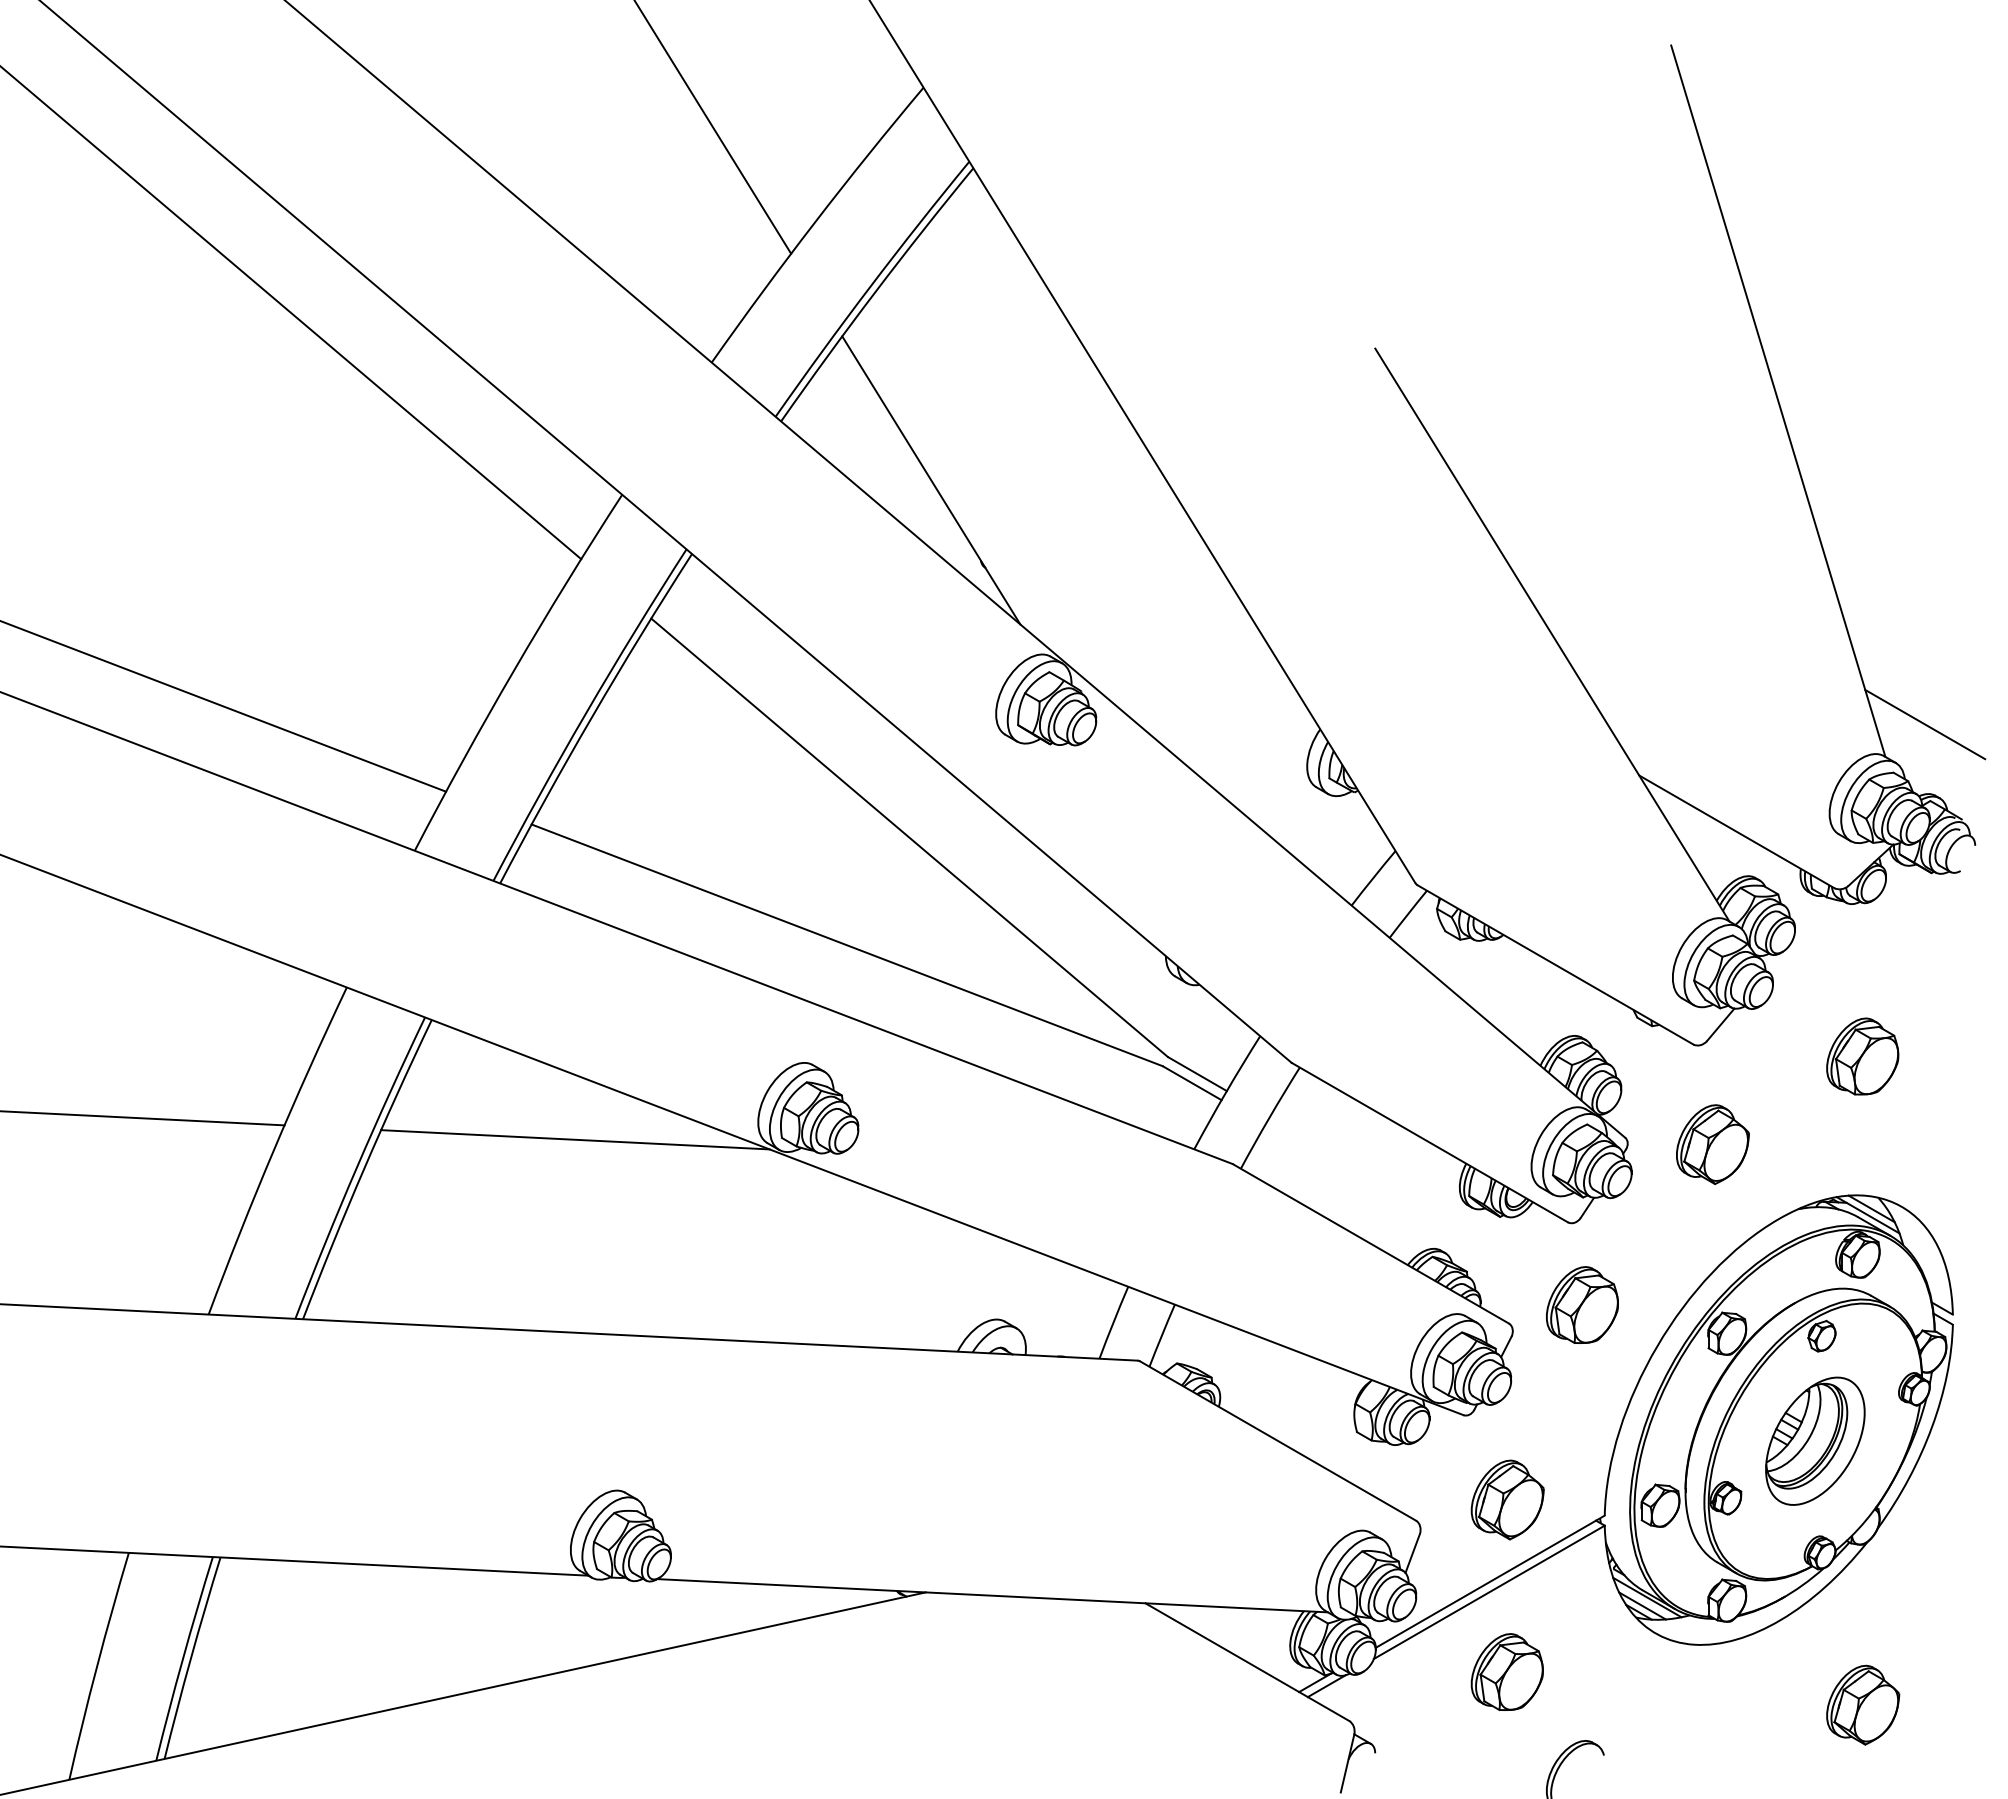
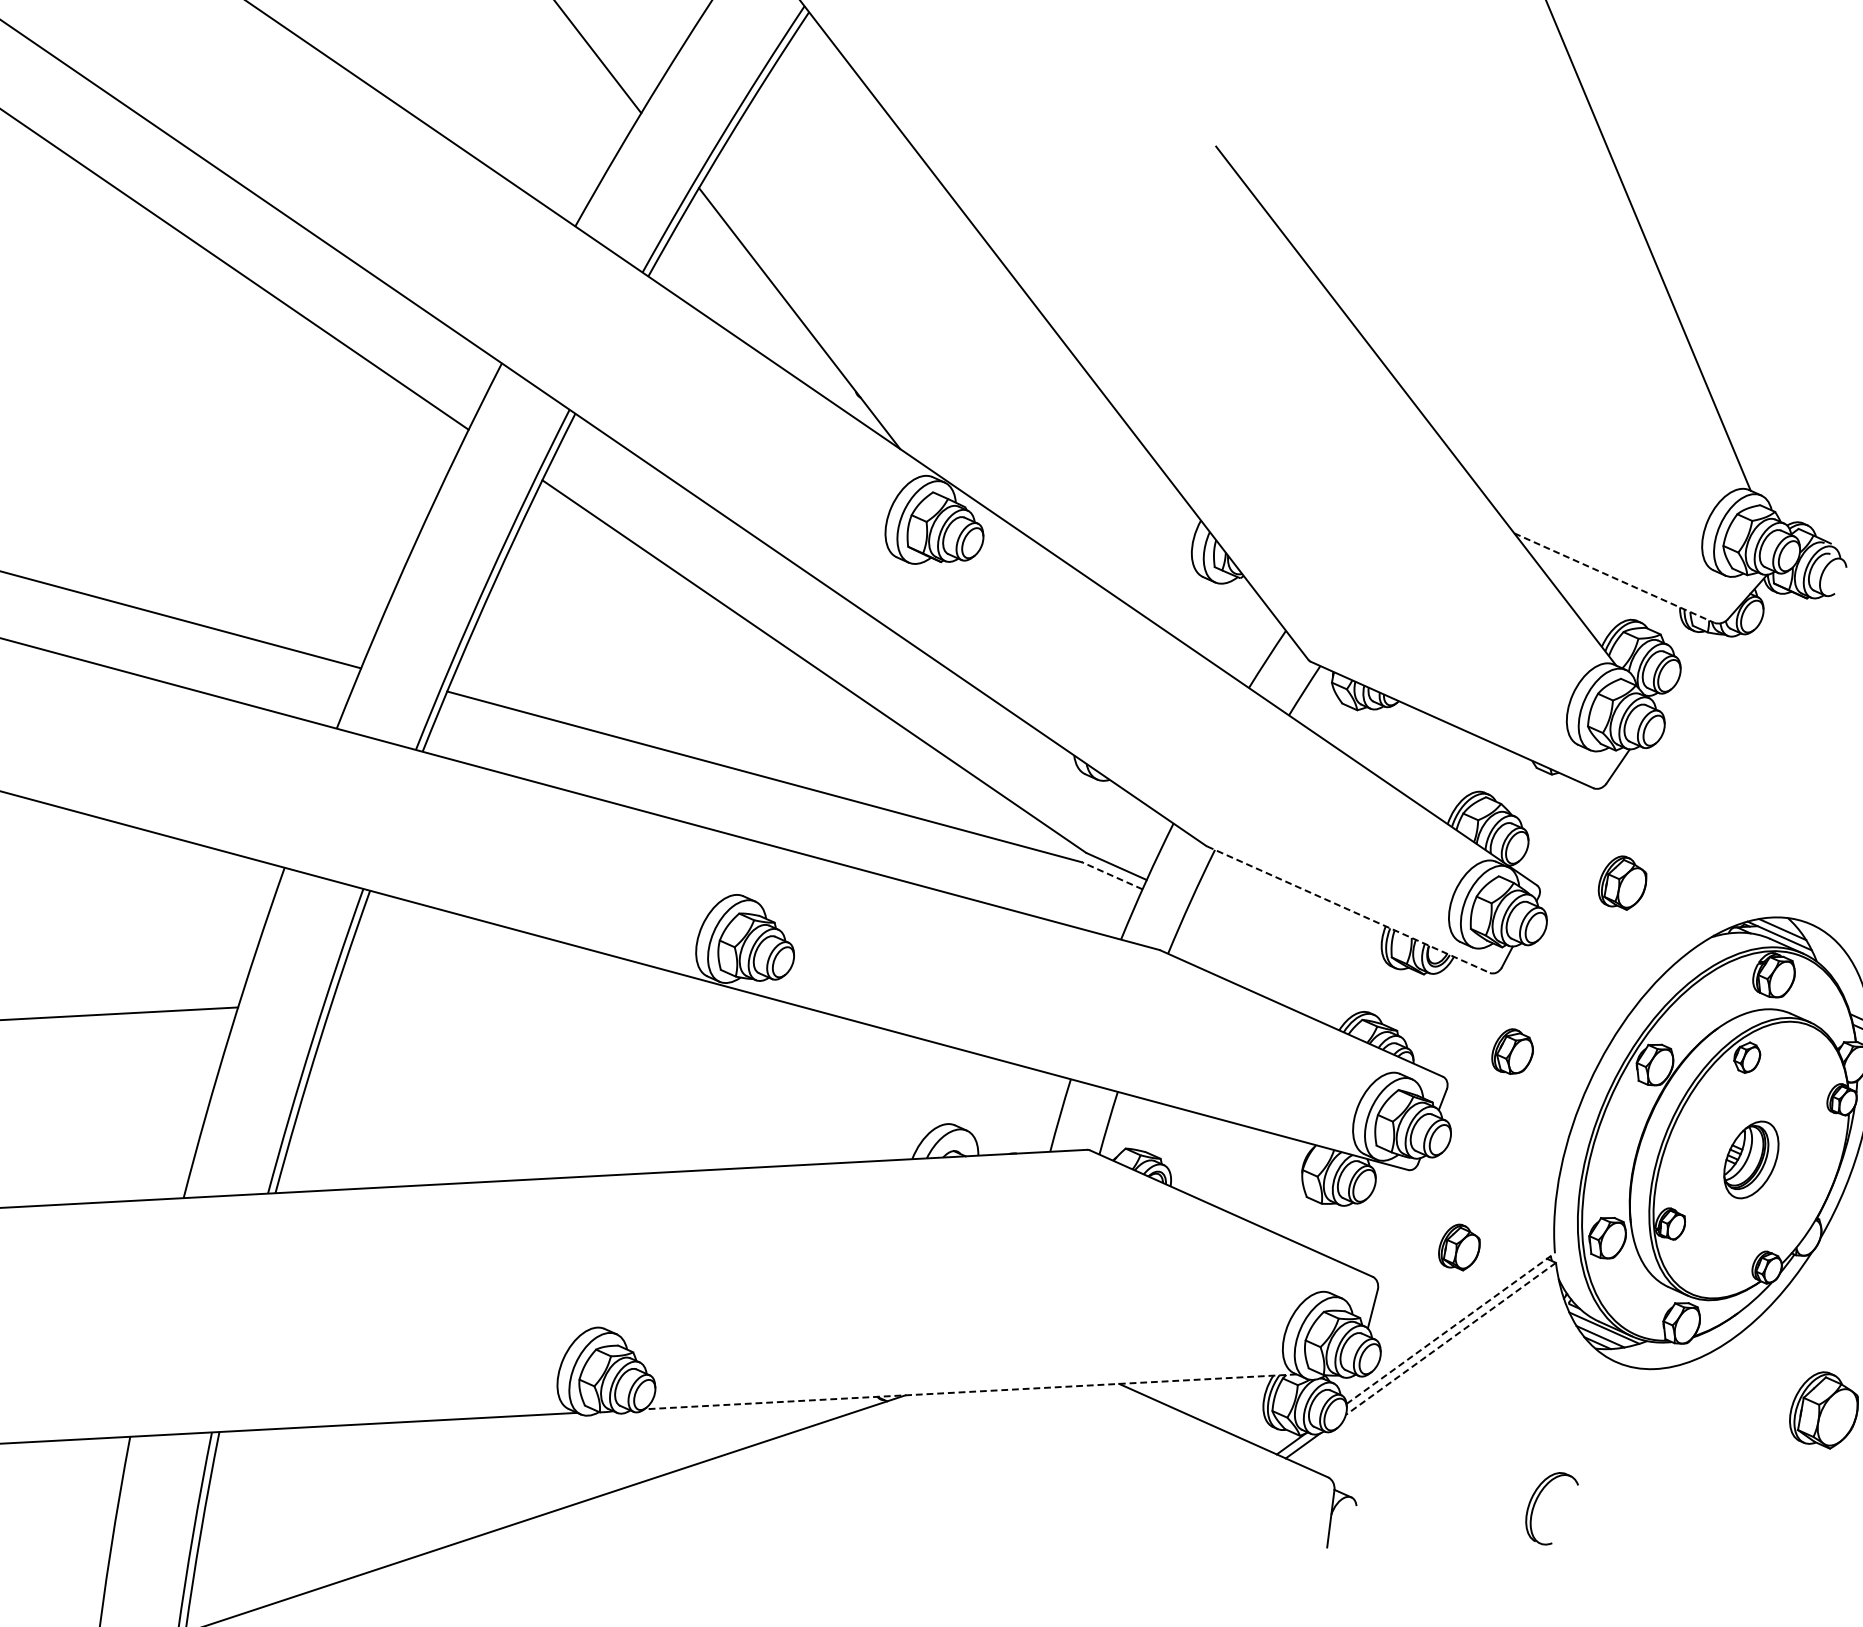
line: (1925, 724) -> (1786, 455), removed
line: (1736, 831) -> (1614, 577), solid -> dashed
part: (1862, 1056) -> (1758, 782), removed
line: (1192, 1083) -> (1112, 876), solid -> dashed
line: (575, 1139) -> (521, 992), removed
line: (1430, 1142) -> (1348, 909), solid -> dashed
part: (1712, 1144) -> (1622, 883), size x0.7
part: (1582, 1304) -> (1512, 1051), size x0.6
part: (1815, 1440) -> (1751, 1159), size x0.6
part: (1507, 1499) -> (1459, 1247), size x0.6
line: (1490, 1581) -> (1450, 1328), solid -> dashed
line: (1488, 1592) -> (1450, 1339), solid -> dashed
line: (992, 1595) -> (970, 1391), solid -> dashed
part: (1506, 1671) -> (1475, 1413), removed

